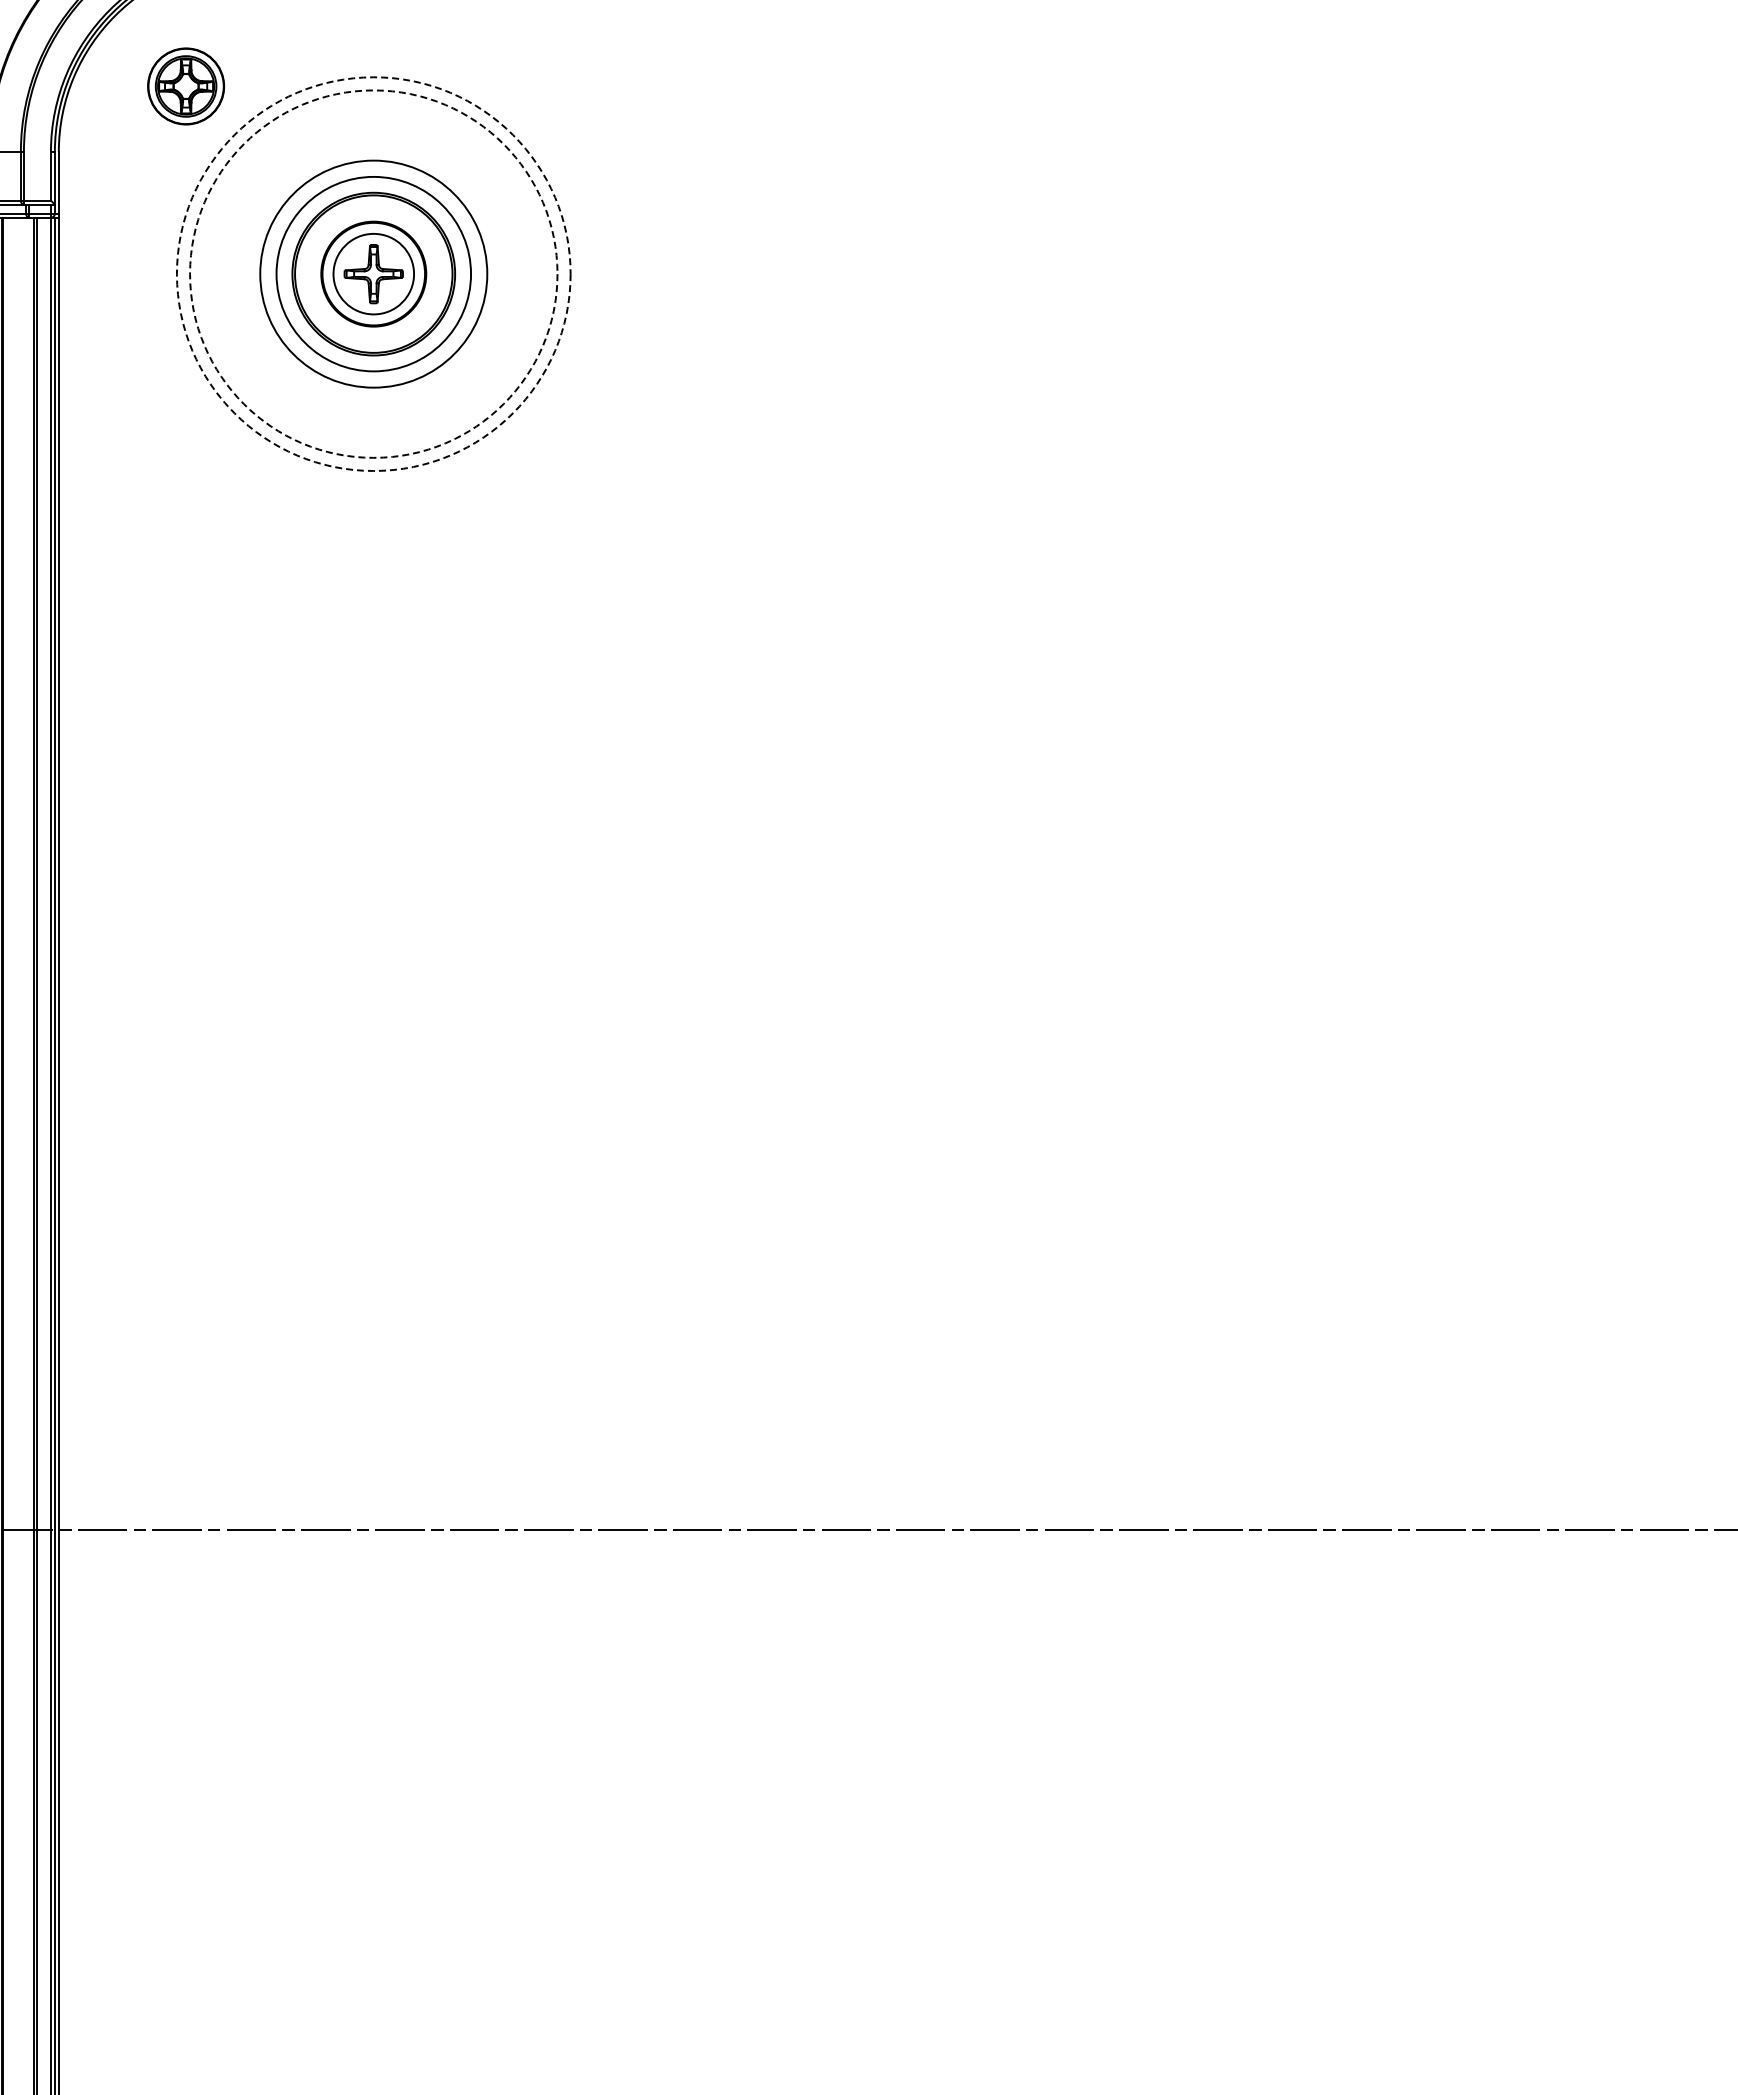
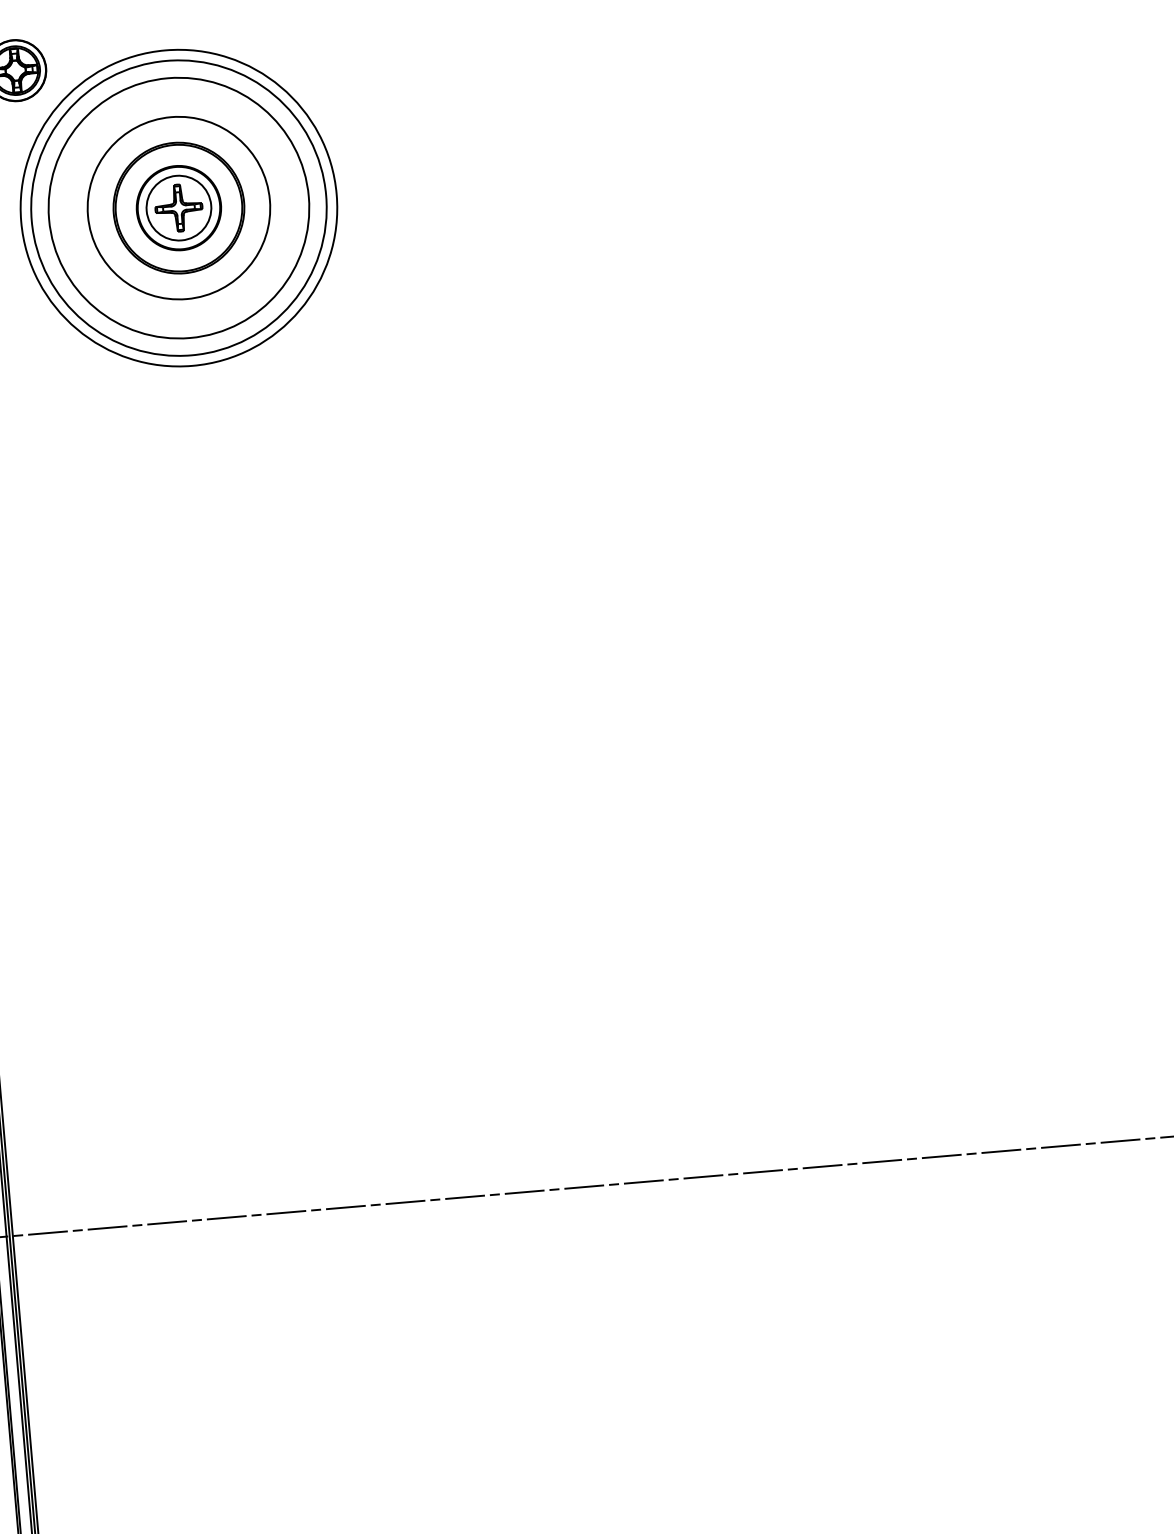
circle: (373, 273) -> (178, 207), dashed -> solid
circle: (373, 274) -> (178, 208), dashed -> solid
circle: (373, 274) -> (178, 208), size x1.67

